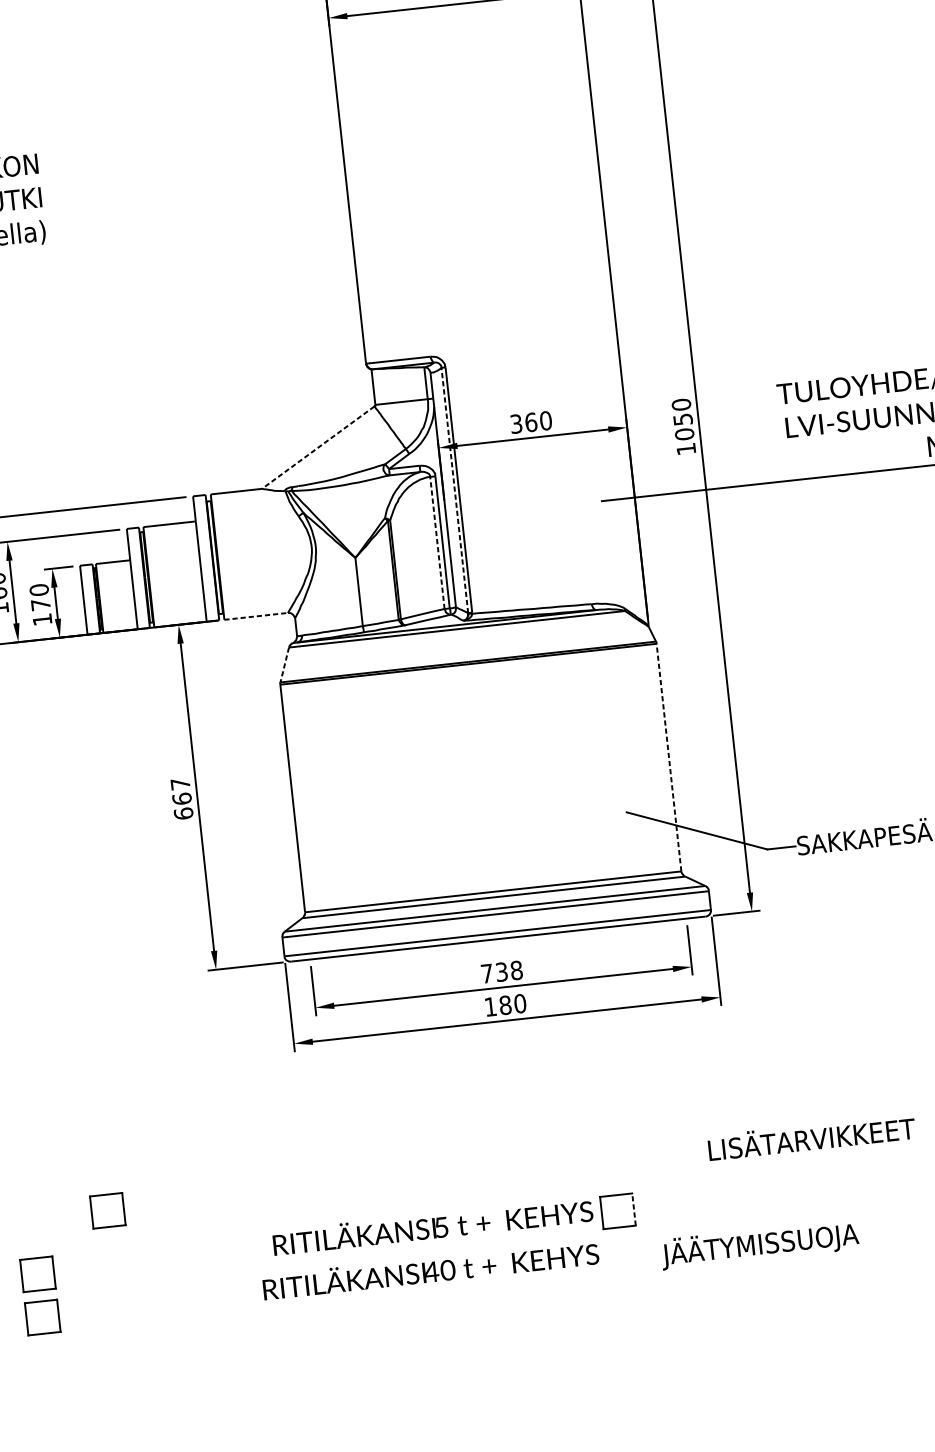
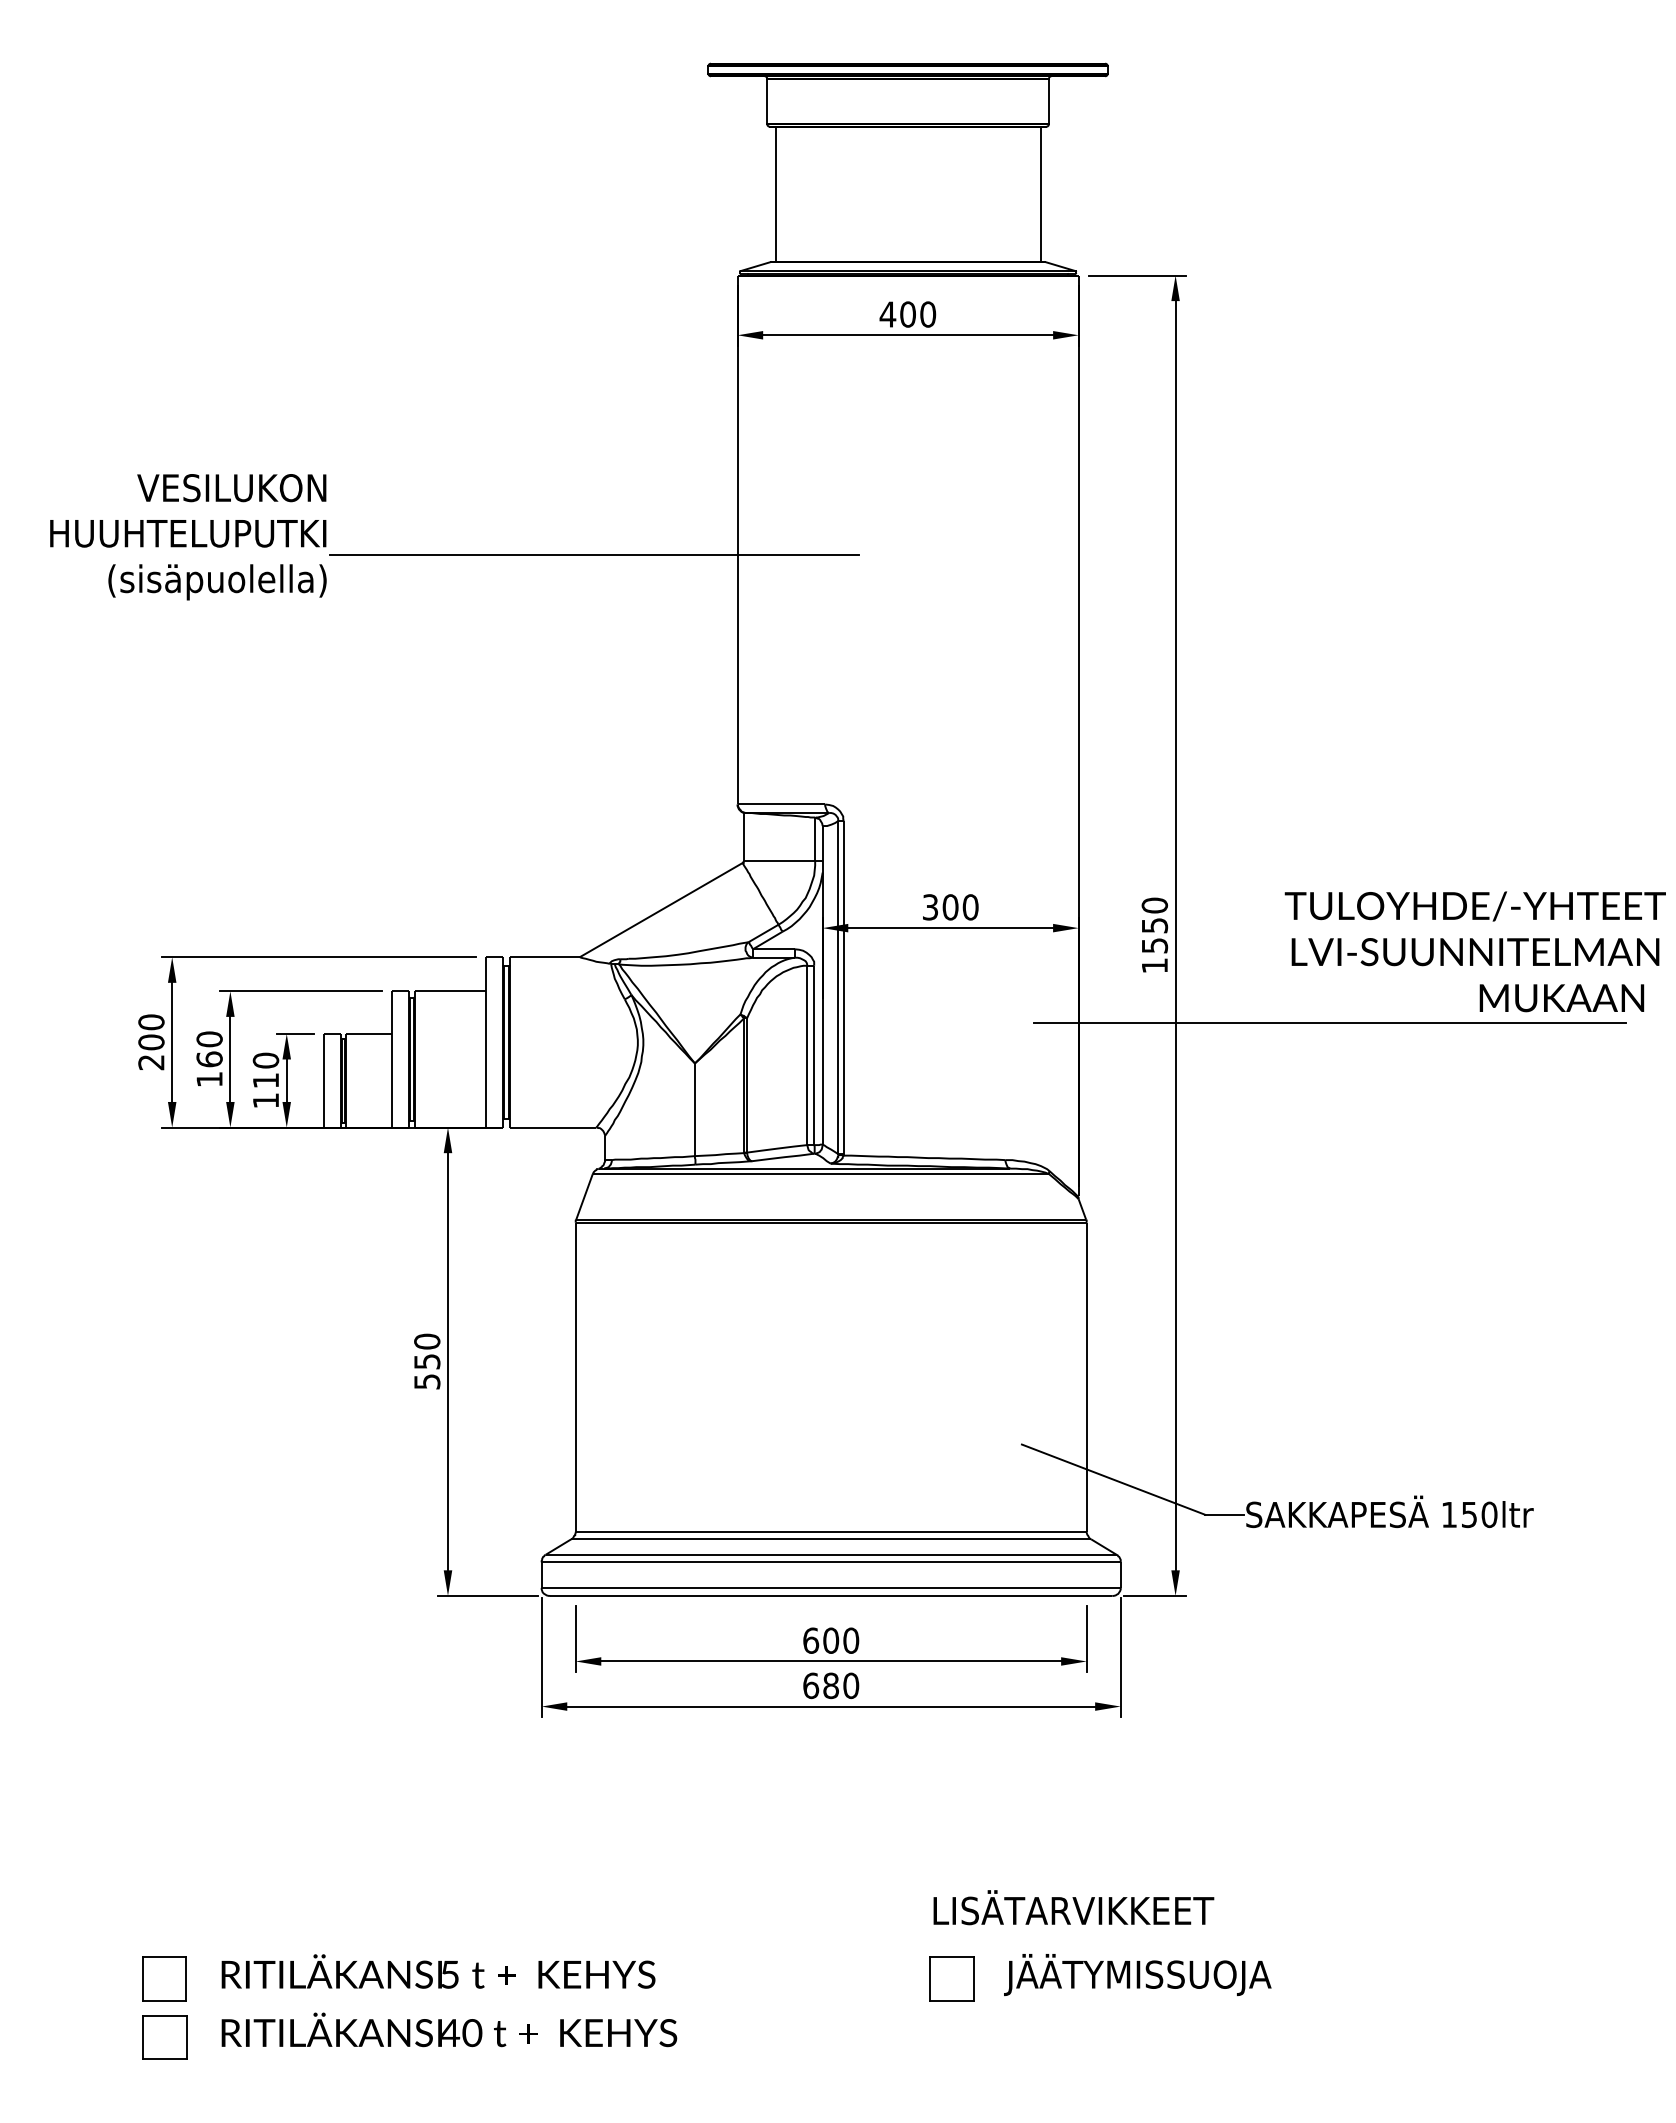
line: (239, 191) -> (593, 554), added
text: (531, 422) -> (950, 907), 360 -> 300
text: (684, 434) -> (1154, 945), 1050 -> 1550
line: (317, 447) -> (660, 910), dashed -> solid
line: (455, 490) -> (838, 987), dashed -> solid
line: (437, 542) -> (807, 1055), dashed -> solid
text: (40, 604) -> (265, 1080), 170 -> 110
line: (256, 616) -> (553, 1127), dashed -> solid
line: (284, 665) -> (584, 1197), dashed -> solid
line: (668, 757) -> (1086, 1377), dashed -> solid
text: (182, 798) -> (427, 1361), 667 -> 550
text: (502, 971) -> (831, 1640), 738 -> 600
text: (491, 1006) -> (811, 1685), 180 -> 680
text: (811, 1137) -> (1073, 1907), moved
line: (633, 1209) -> (973, 1978), dashed -> solid
part: (107, 1210) -> (267, 1903), removed
text: (432, 1226) -> (438, 1971), moved
text: (759, 1244) -> (1137, 1974), moved
text: (430, 1269) -> (449, 2029), moved

